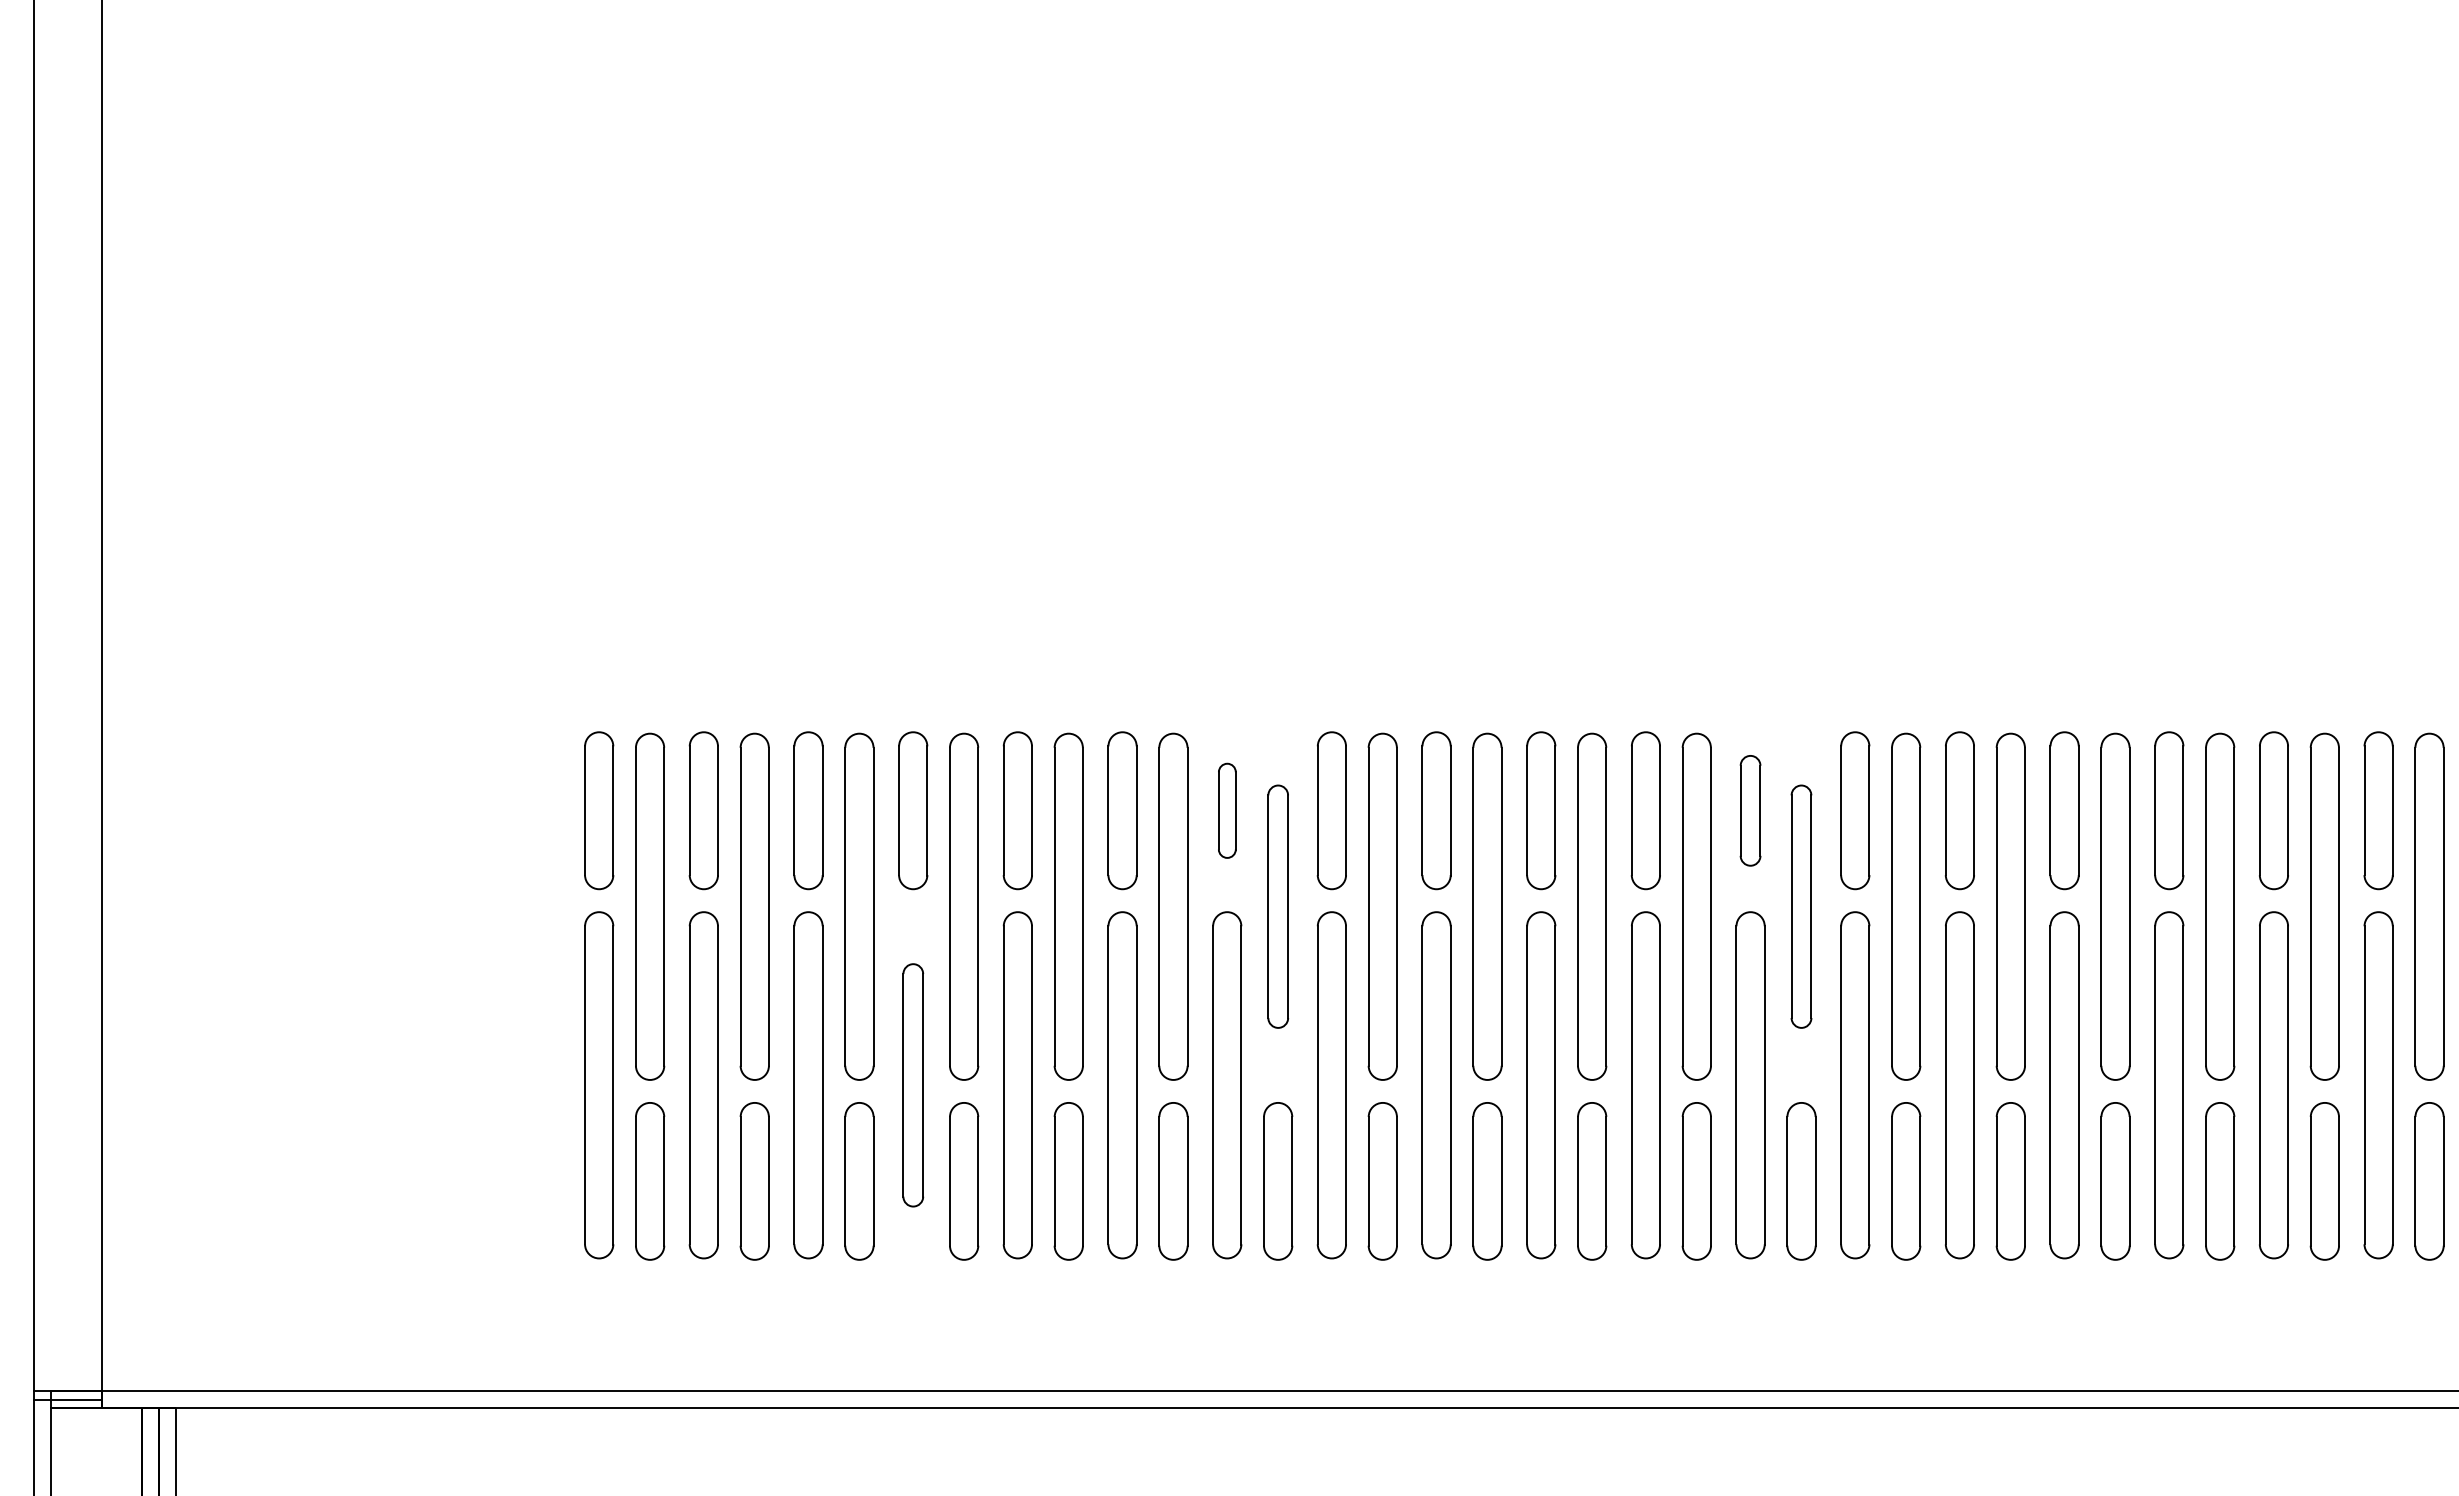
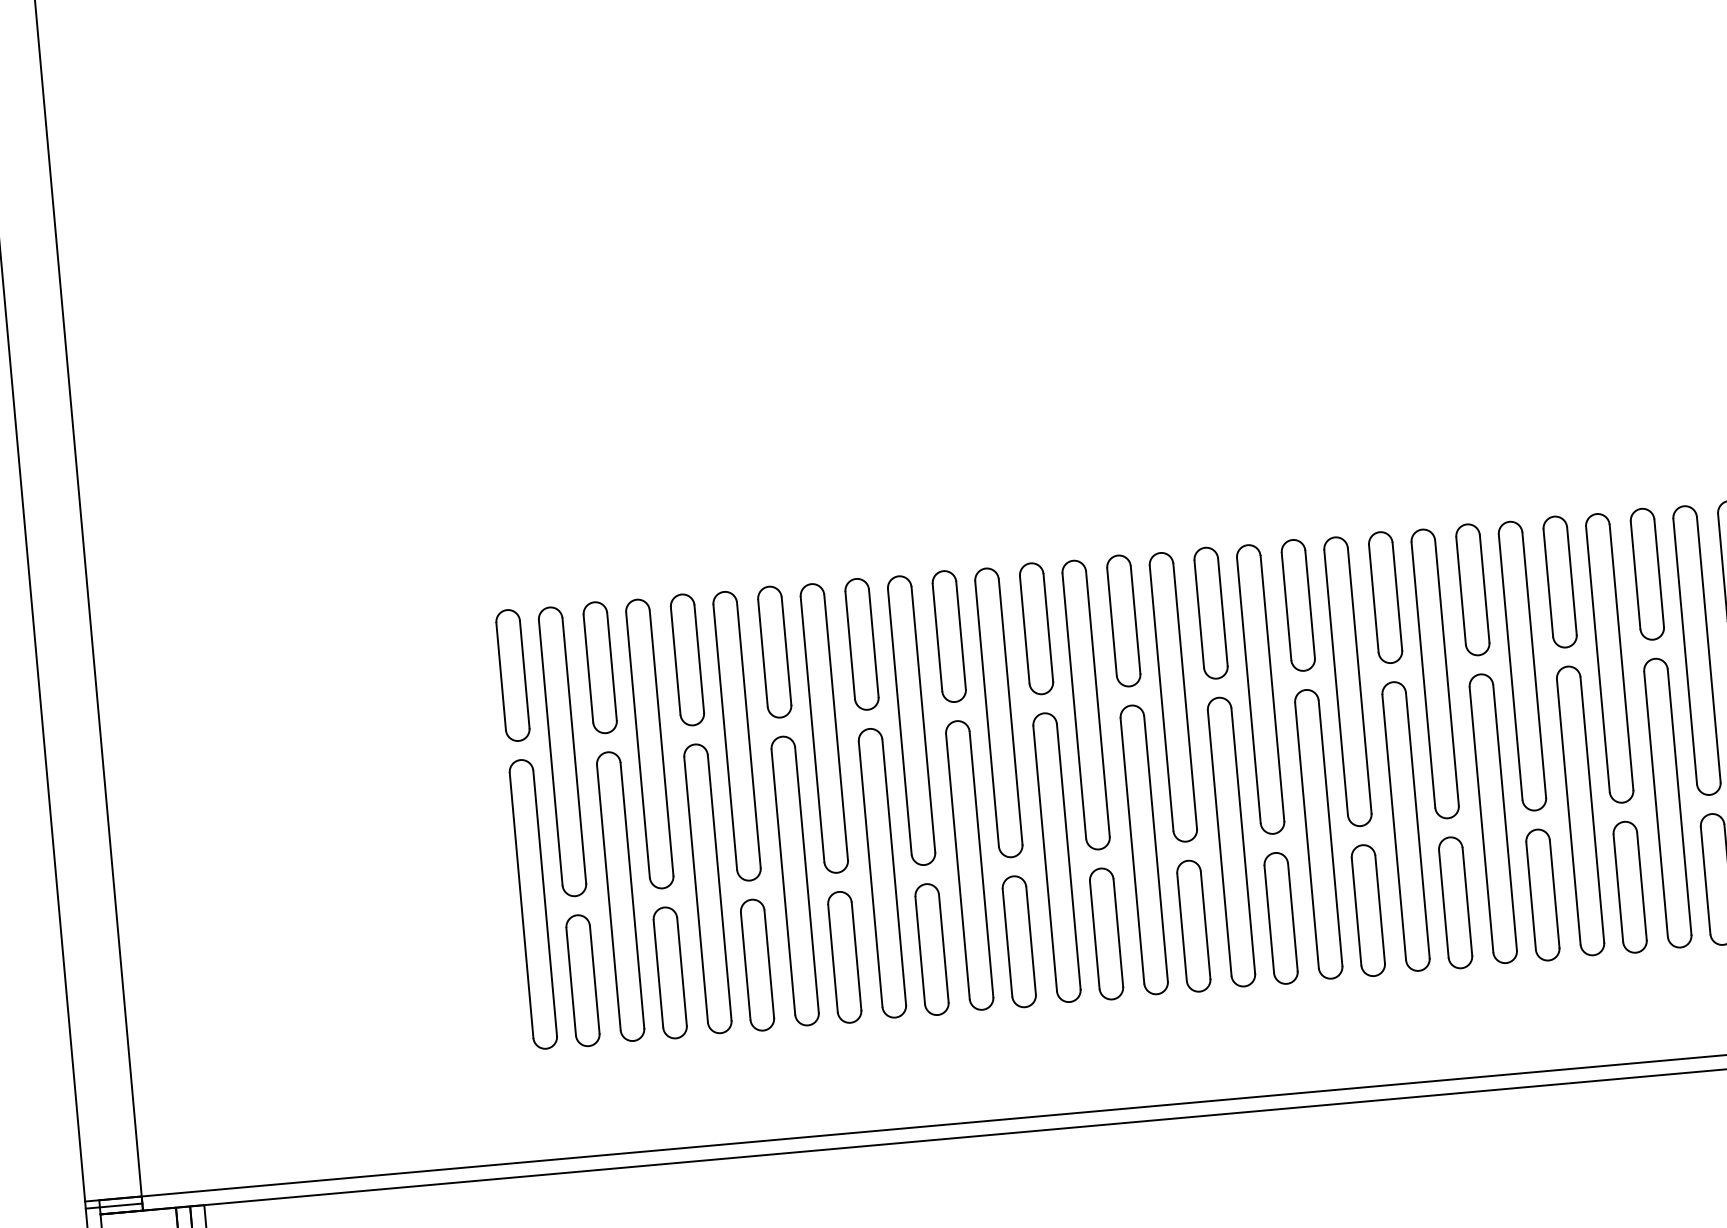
part: (1227, 810) -> (1036, 628), size x1.67
part: (1750, 810) -> (1472, 589), size x1.43
part: (1278, 906) -> (1086, 704), size x1.43
part: (1801, 906) -> (1522, 665), size x1.43
part: (913, 1085) -> (795, 881), size x1.43

